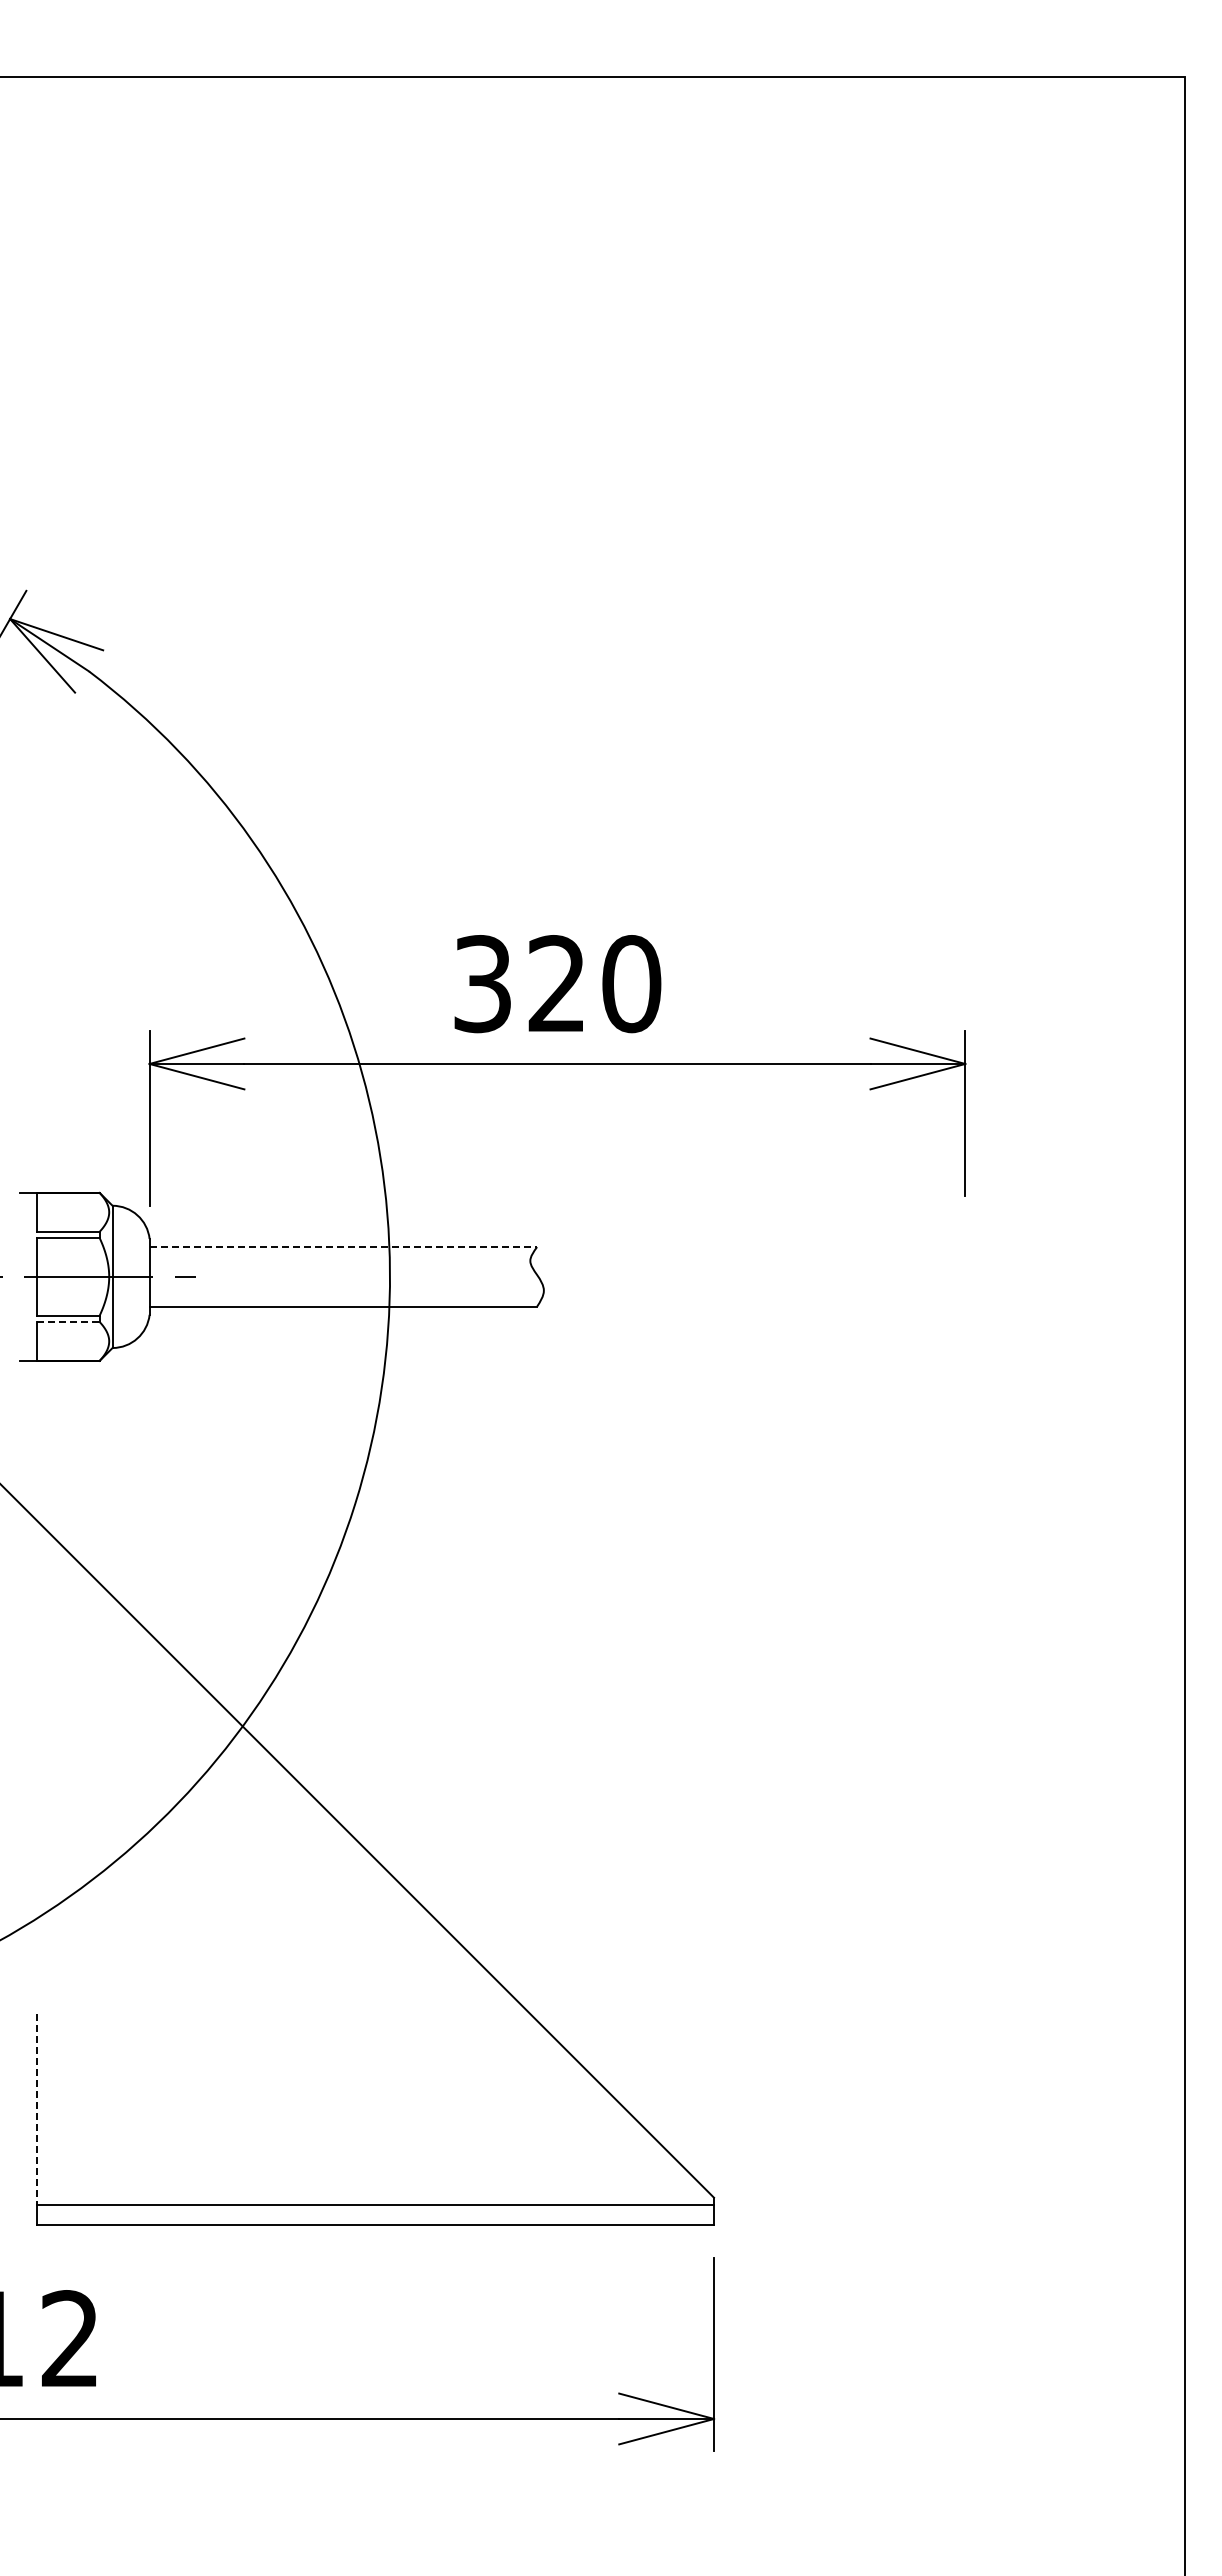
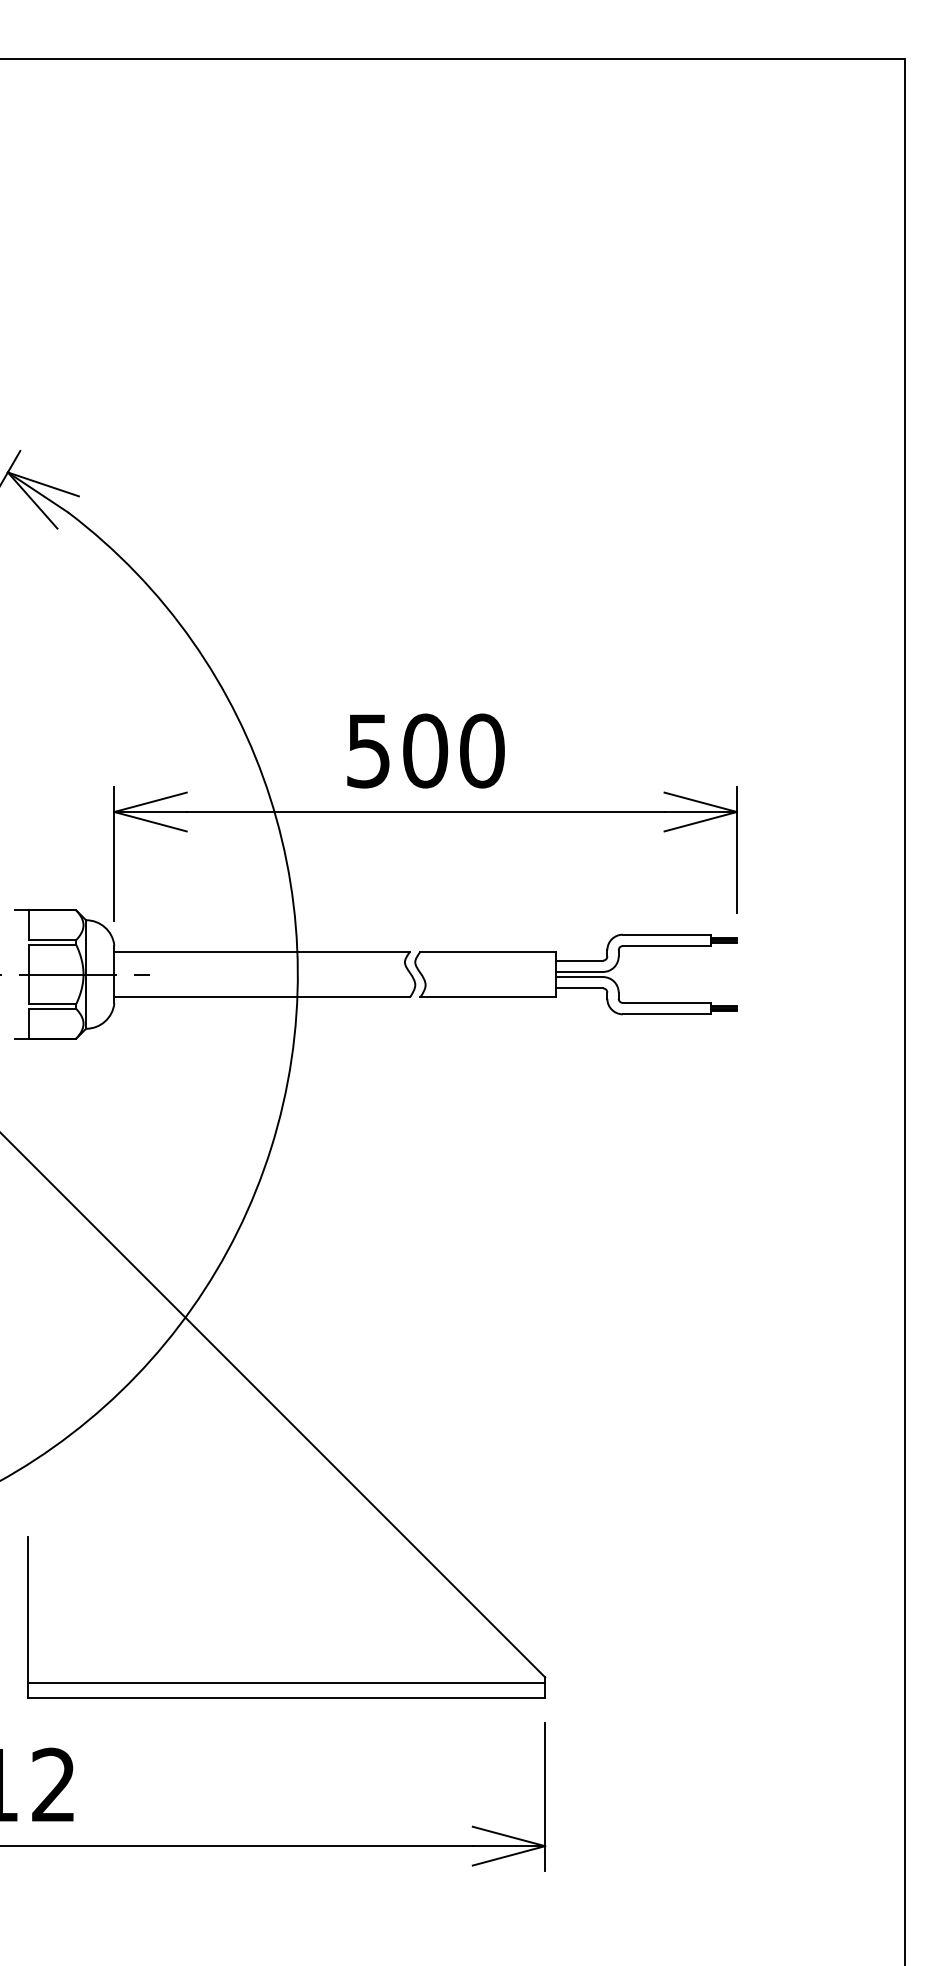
text: (520, 984) -> (397, 751), 320 -> 500
line: (343, 1247) -> (262, 952), dashed -> solid
part: (754, 1276) -> (576, 974), added
line: (69, 1322) -> (53, 1009), dashed -> solid
line: (36, 2110) -> (28, 1610), dashed -> solid

